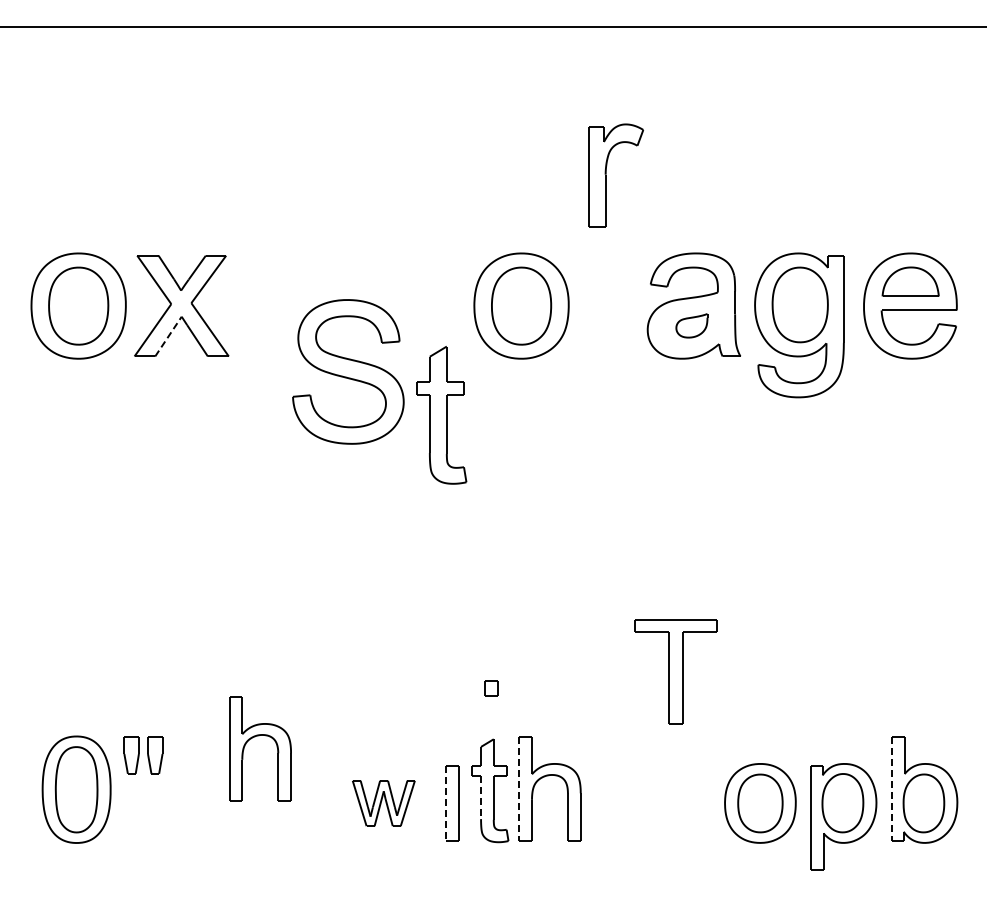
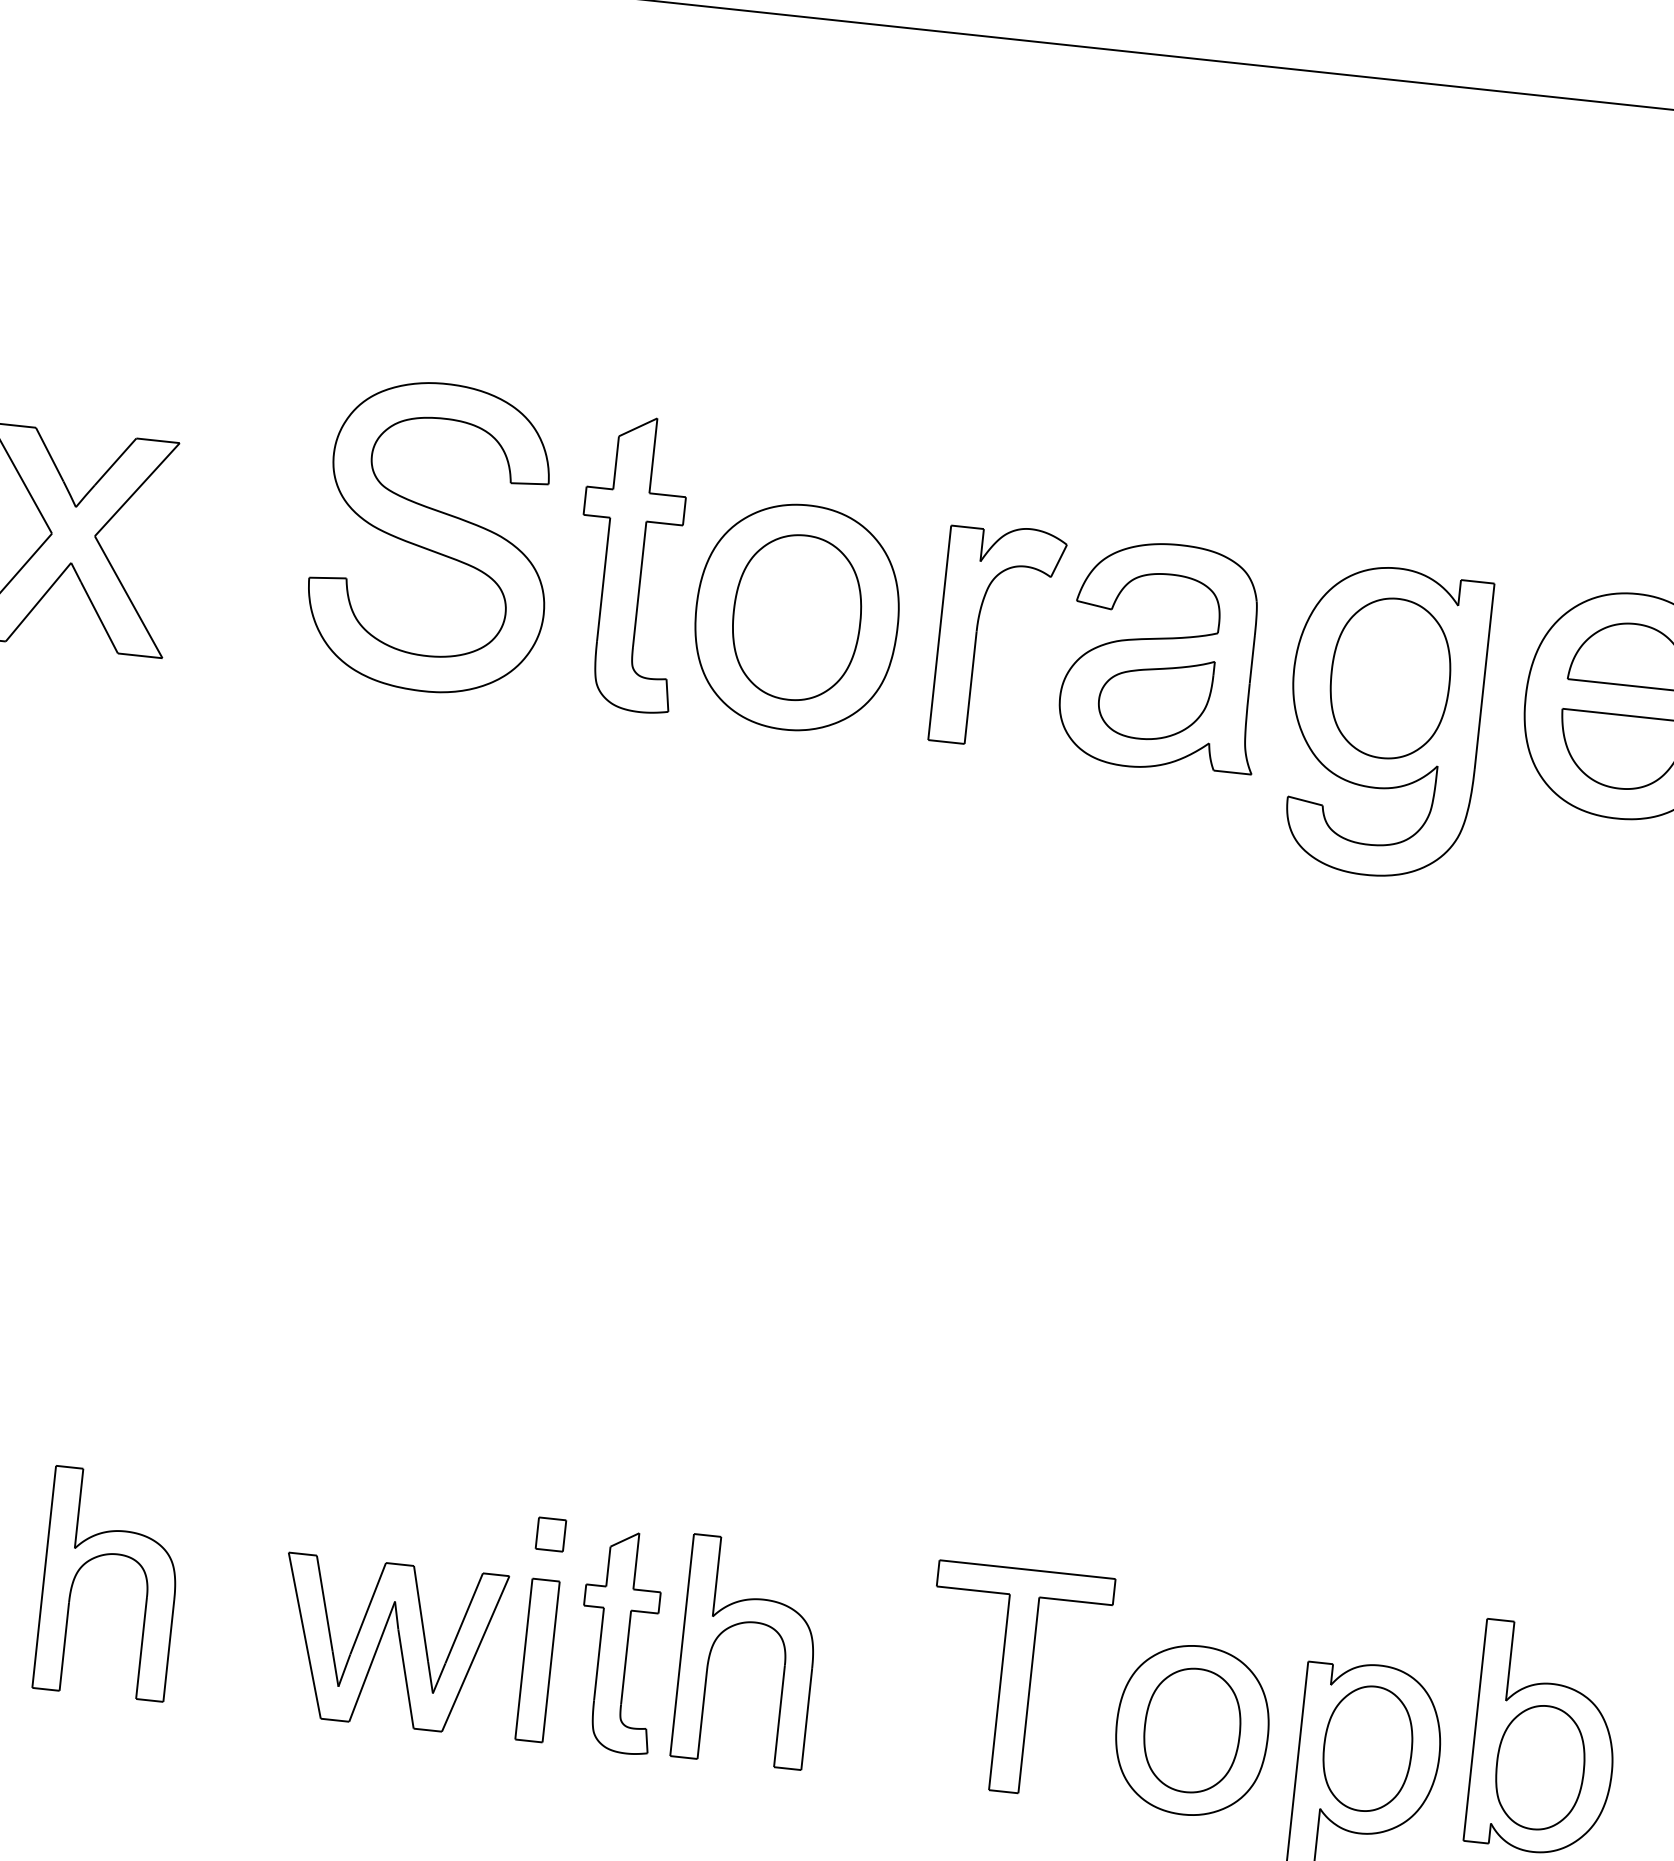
part: (606, 175) -> (978, 633), moved
part: (691, 325) -> (1154, 697), size x1.67
line: (168, 336) -> (38, 601), dashed -> solid
part: (348, 371) -> (433, 536), moved
part: (441, 415) -> (630, 564), moved
part: (675, 671) -> (1014, 1679), moved
part: (491, 688) -> (550, 1535), moved
part: (259, 736) -> (110, 1556), moved
line: (519, 789) -> (682, 1646), dashed -> solid
line: (891, 789) -> (1474, 1730), dashed -> solid
line: (481, 797) -> (599, 1654), dashed -> solid
part: (383, 803) -> (390, 1644), size x1.67
line: (446, 803) -> (524, 1659), dashed -> solid

